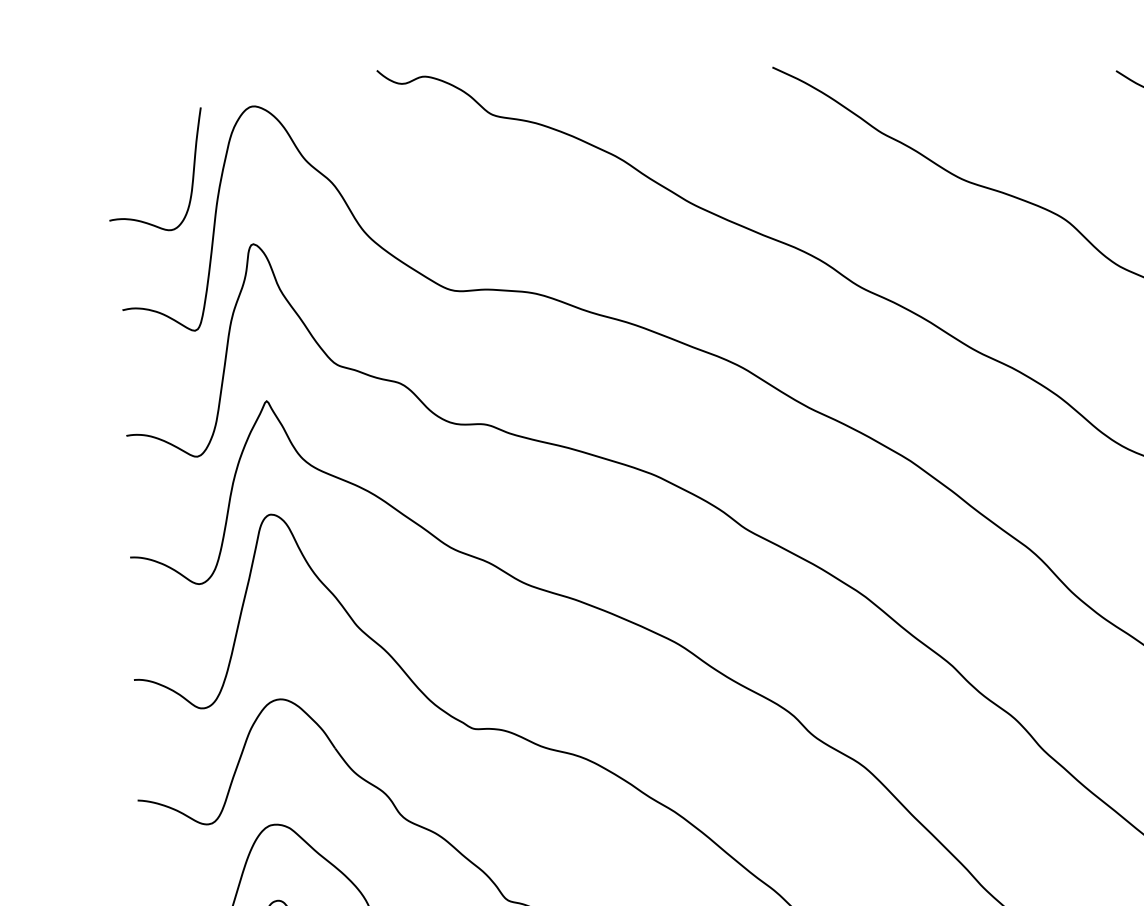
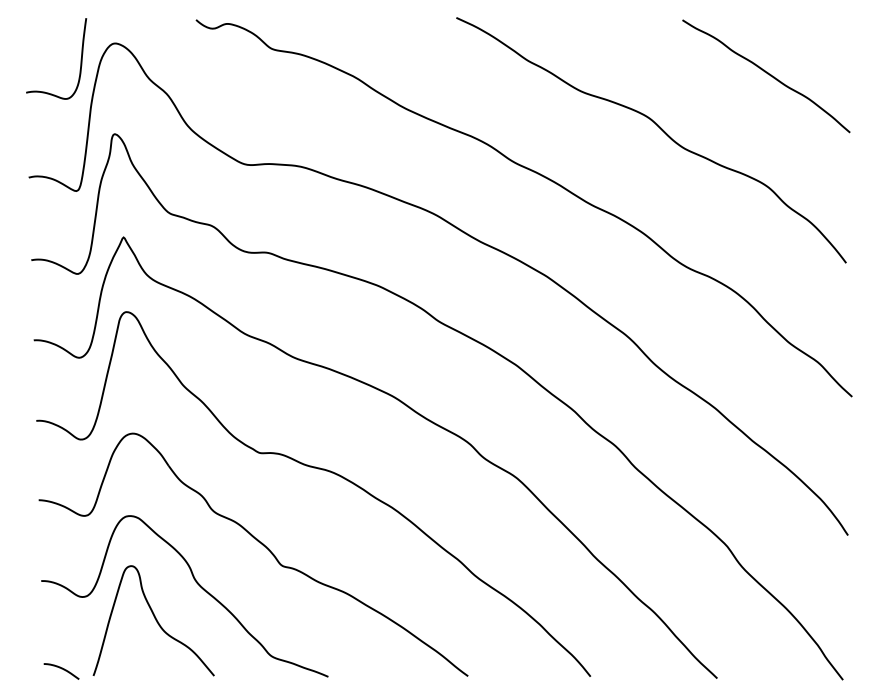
curve: (192, 168) -> (80, 58), moved

